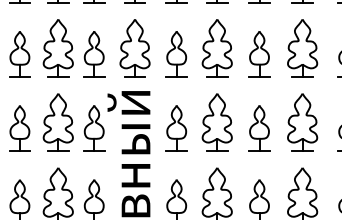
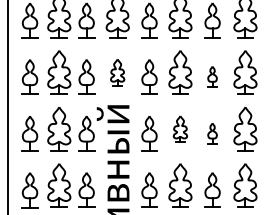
part: (134, 48) -> (117, 72), size x0.6
part: (259, 53) -> (212, 76), size x0.6
part: (217, 122) -> (180, 129), size x0.6
part: (259, 128) -> (212, 133), size x0.6

